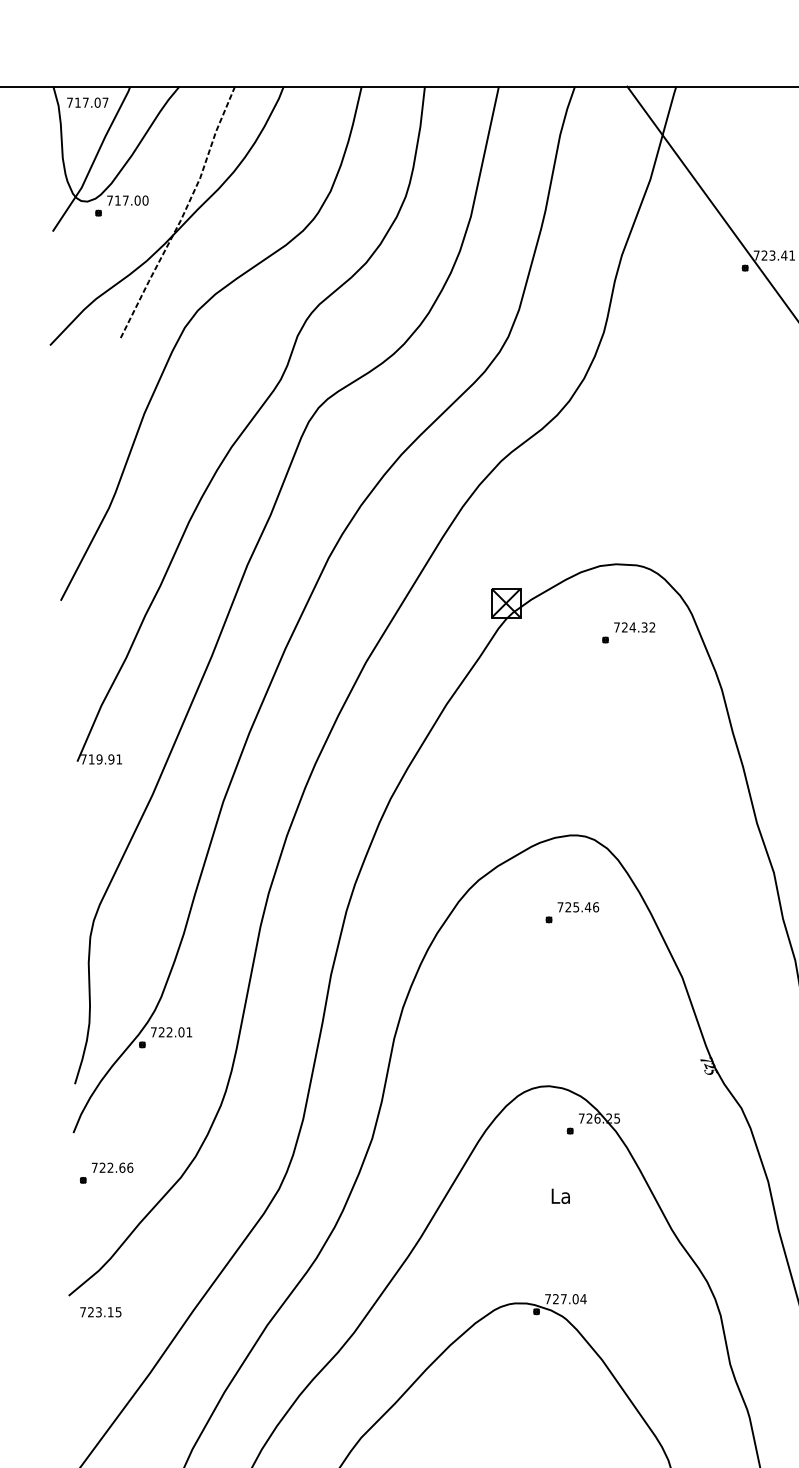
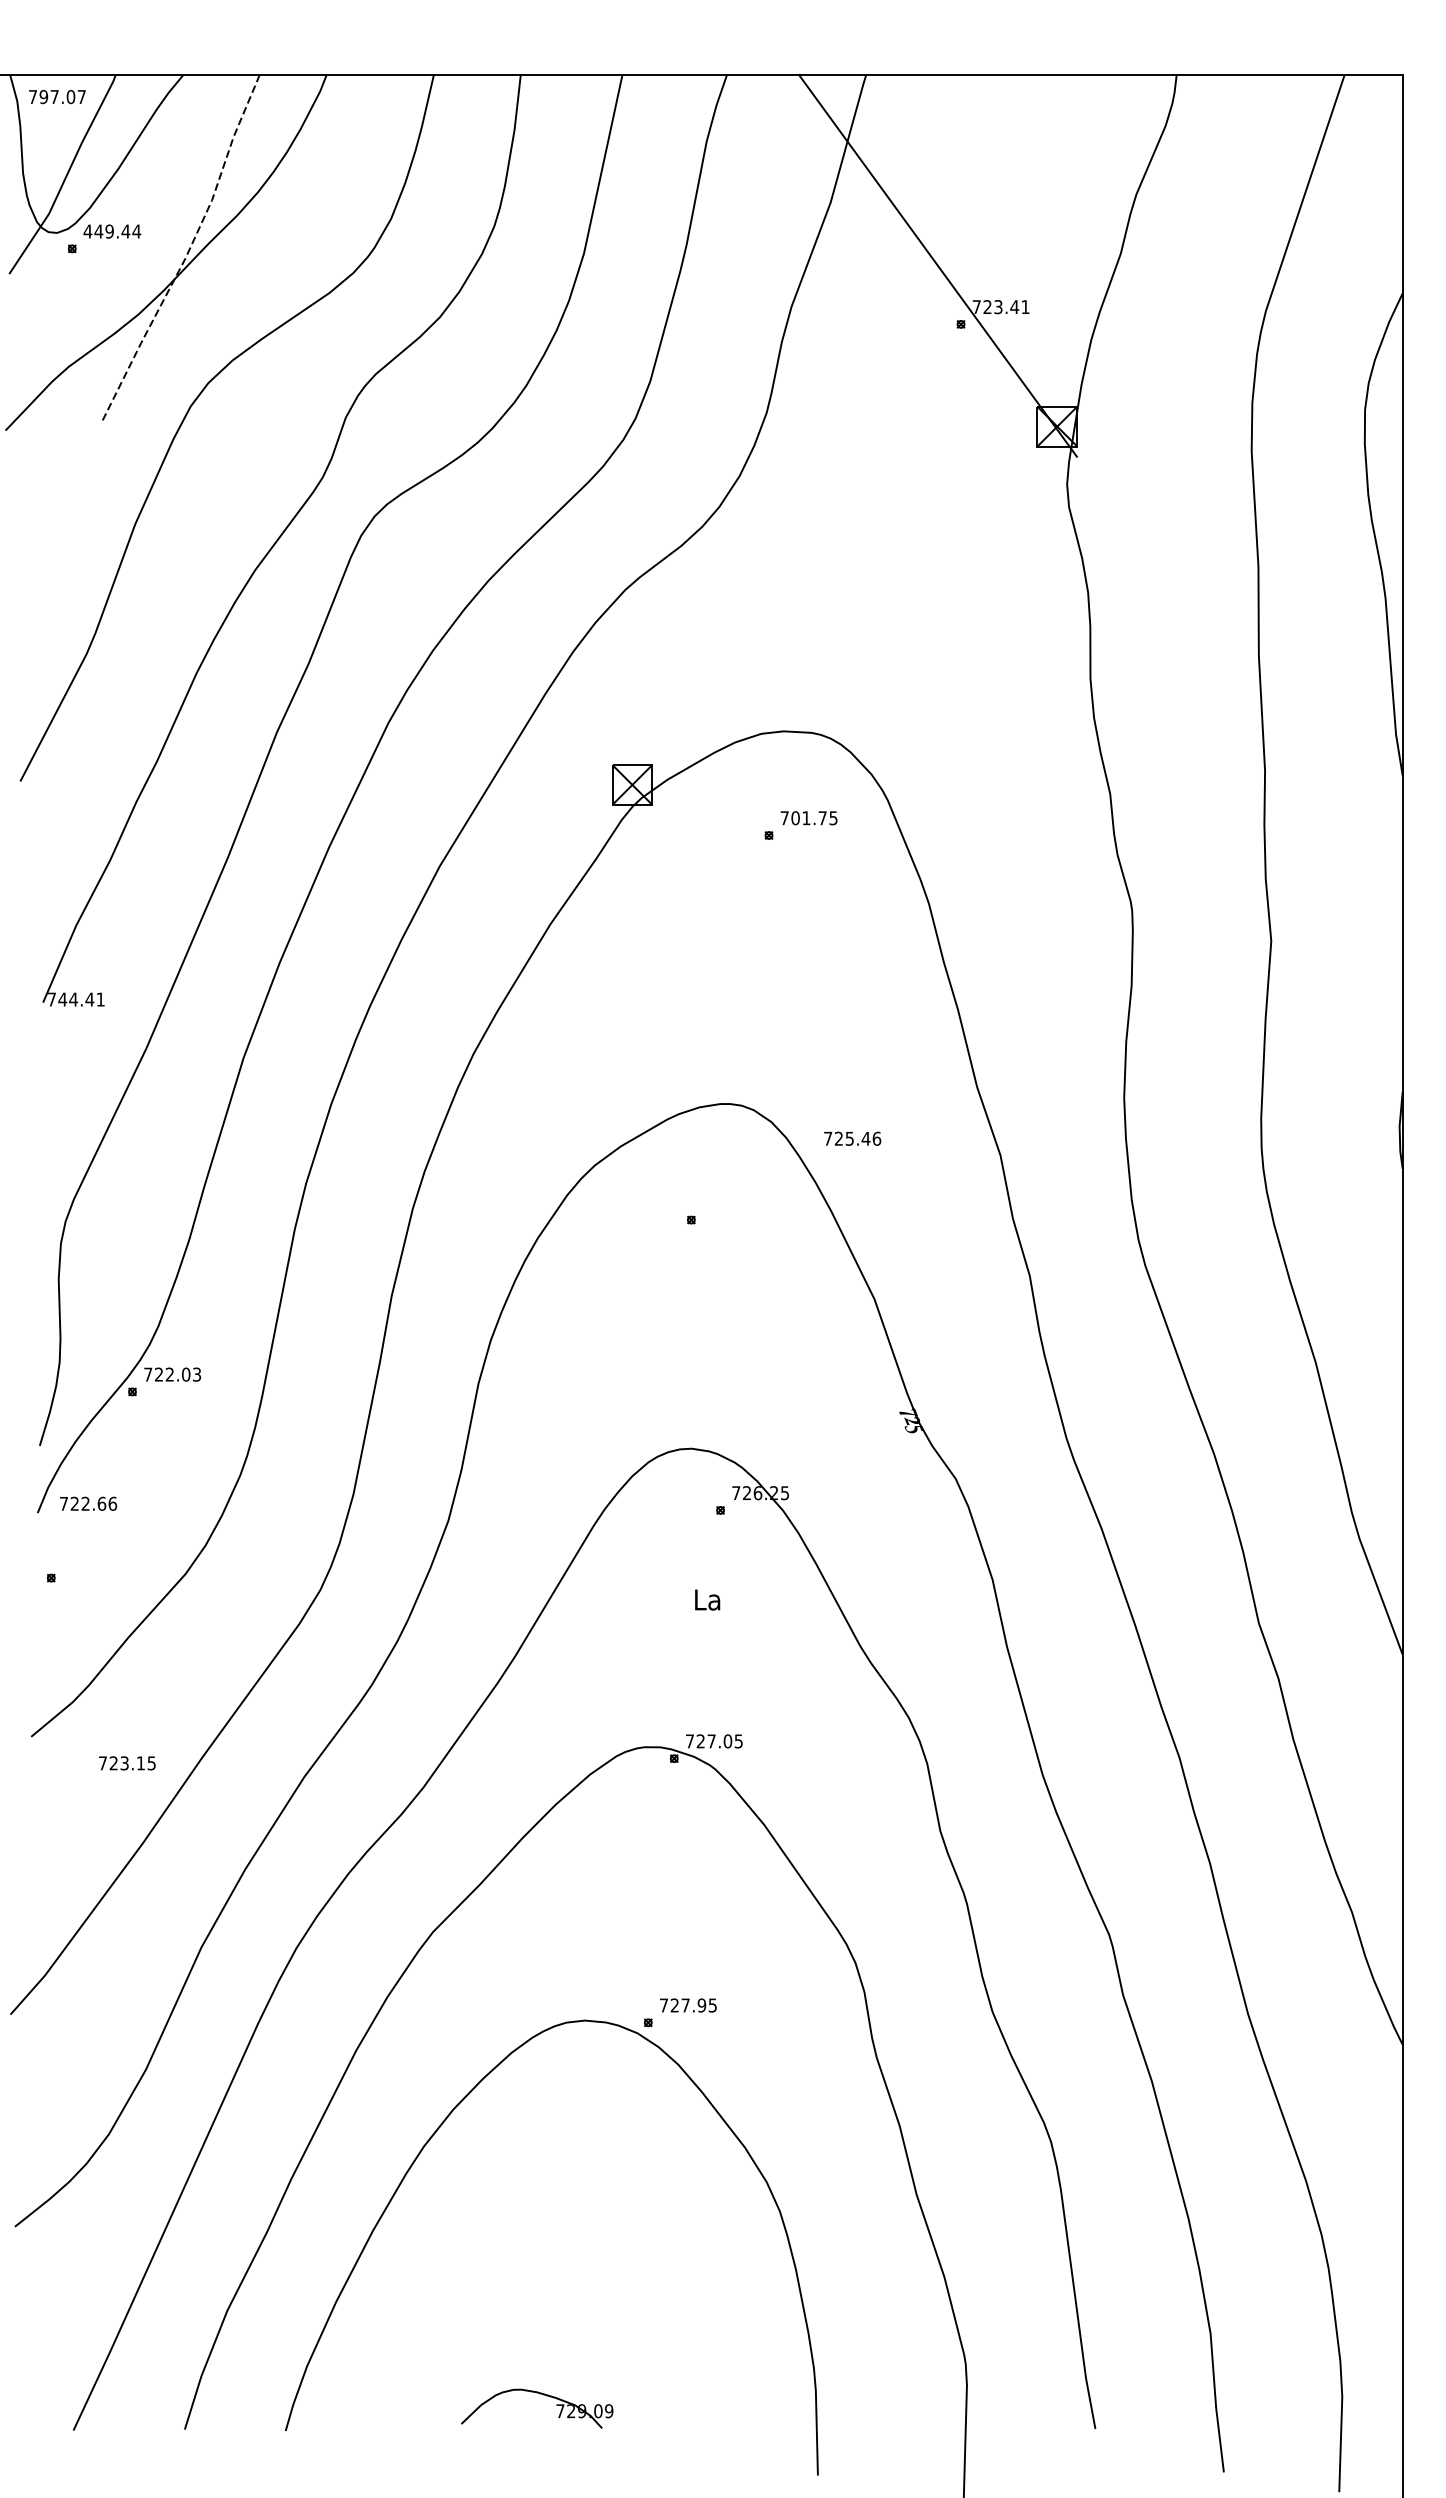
text: (77, 102) -> (43, 96), 717.07 -> 797.07
text: (127, 200) -> (112, 231), 717.00 -> 449.44
text: (638, 627) -> (814, 818), 724.32 -> 701.75
text: (101, 759) -> (76, 999), 719.91 -> 744.41
text: (578, 907) -> (852, 1138), moved
text: (189, 1032) -> (197, 1374), 722.01 -> 722.03
text: (112, 1167) -> (88, 1503), moved
text: (583, 1299) -> (738, 1741), 727.04 -> 727.05
text: (100, 1312) -> (127, 1763), moved

